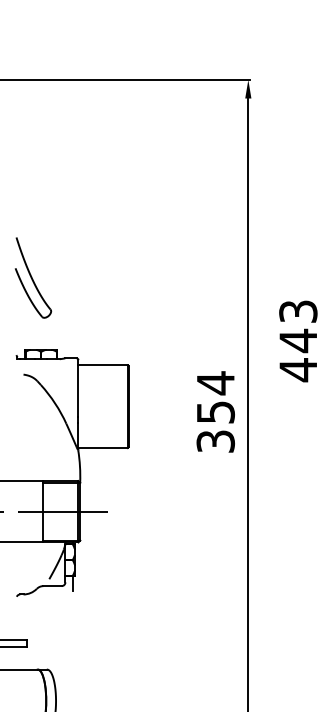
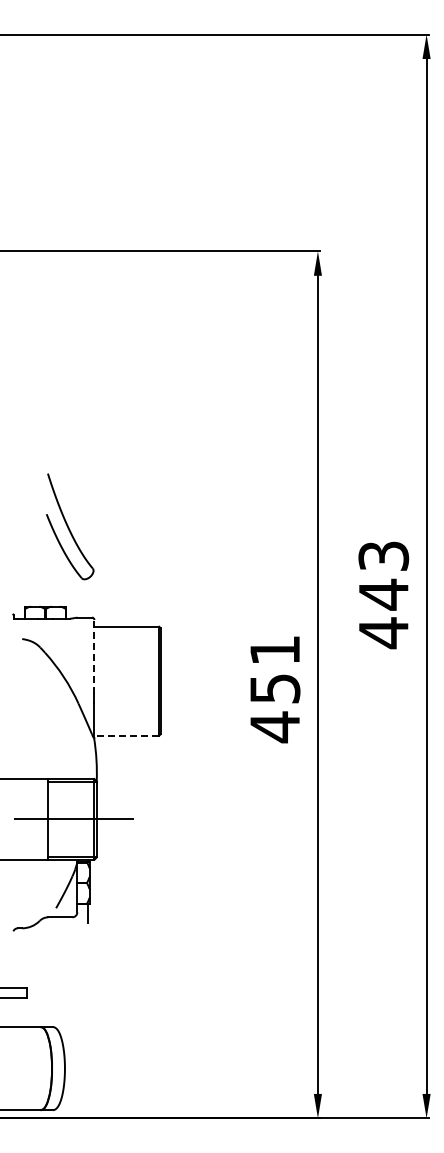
part: (33, 277) -> (70, 526), moved
line: (78, 387) -> (94, 656), solid -> dashed
text: (215, 412) -> (274, 688), 354 -> 451
line: (102, 447) -> (126, 735), solid -> dashed

